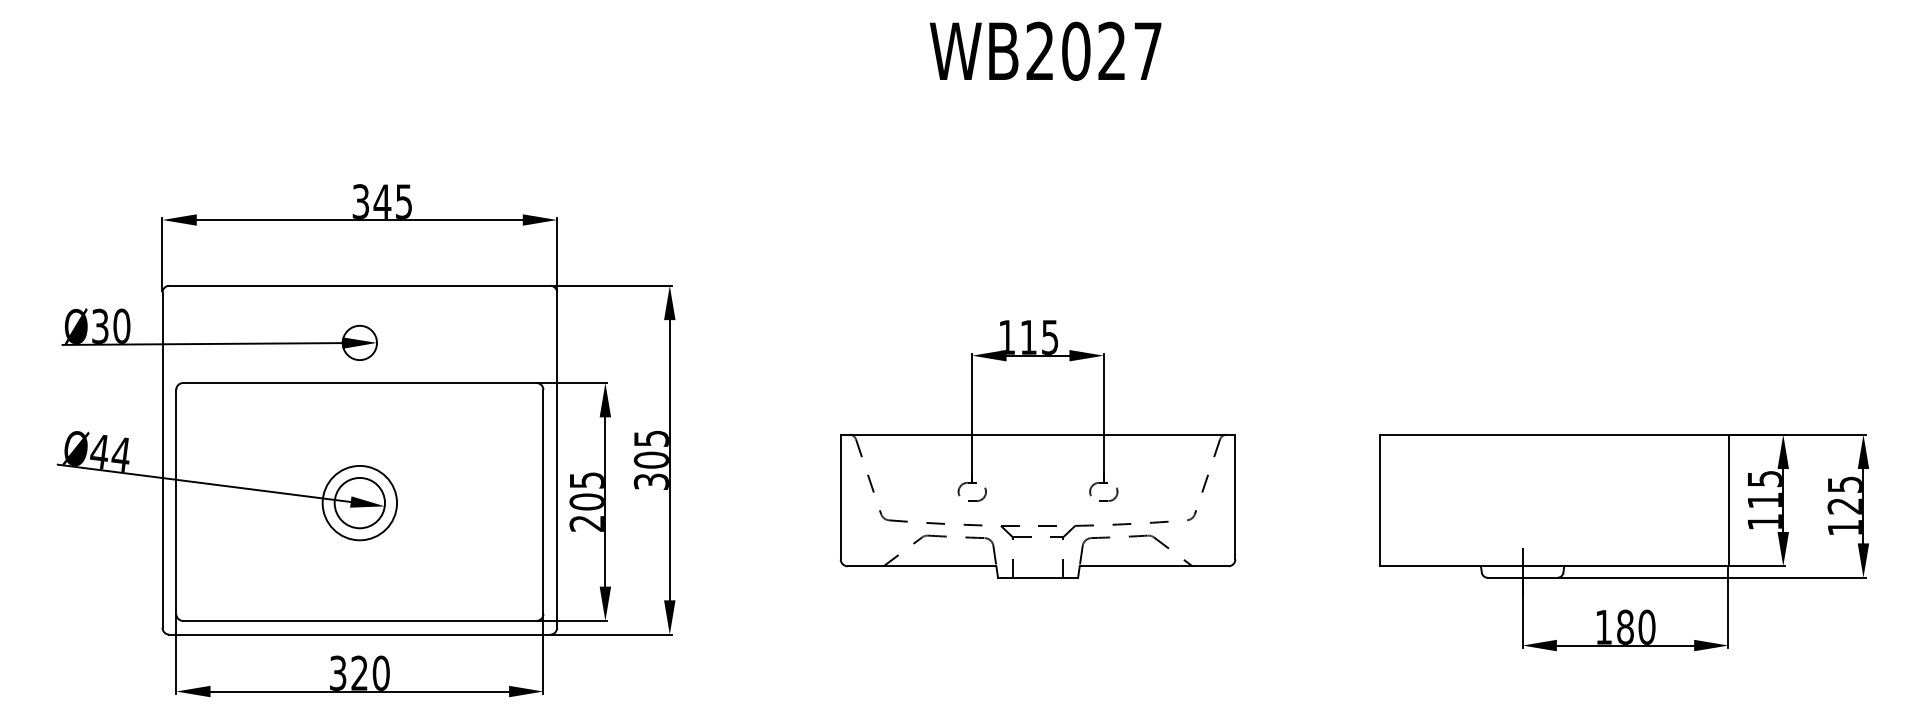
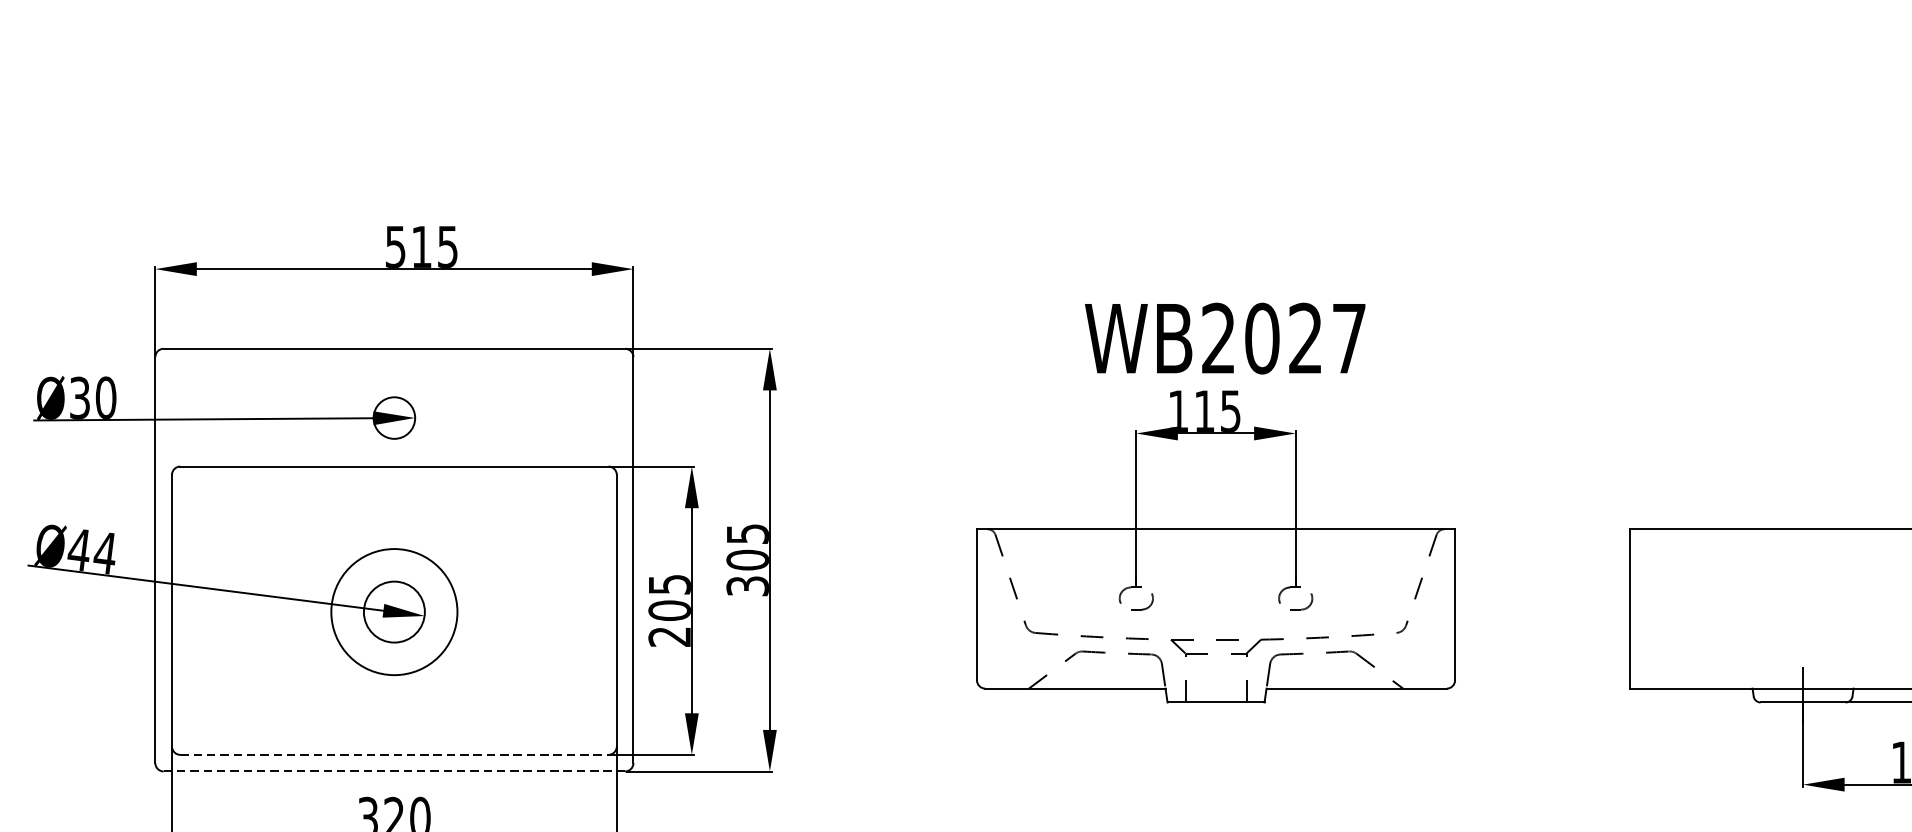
text: (1045, 50) -> (1225, 337), moved
text: (372, 201) -> (409, 246), 345 -> 515
circle: (359, 502) -> (393, 611), size x1.4
line: (359, 620) -> (393, 754), solid -> dashed
line: (360, 634) -> (395, 771), solid -> dashed

